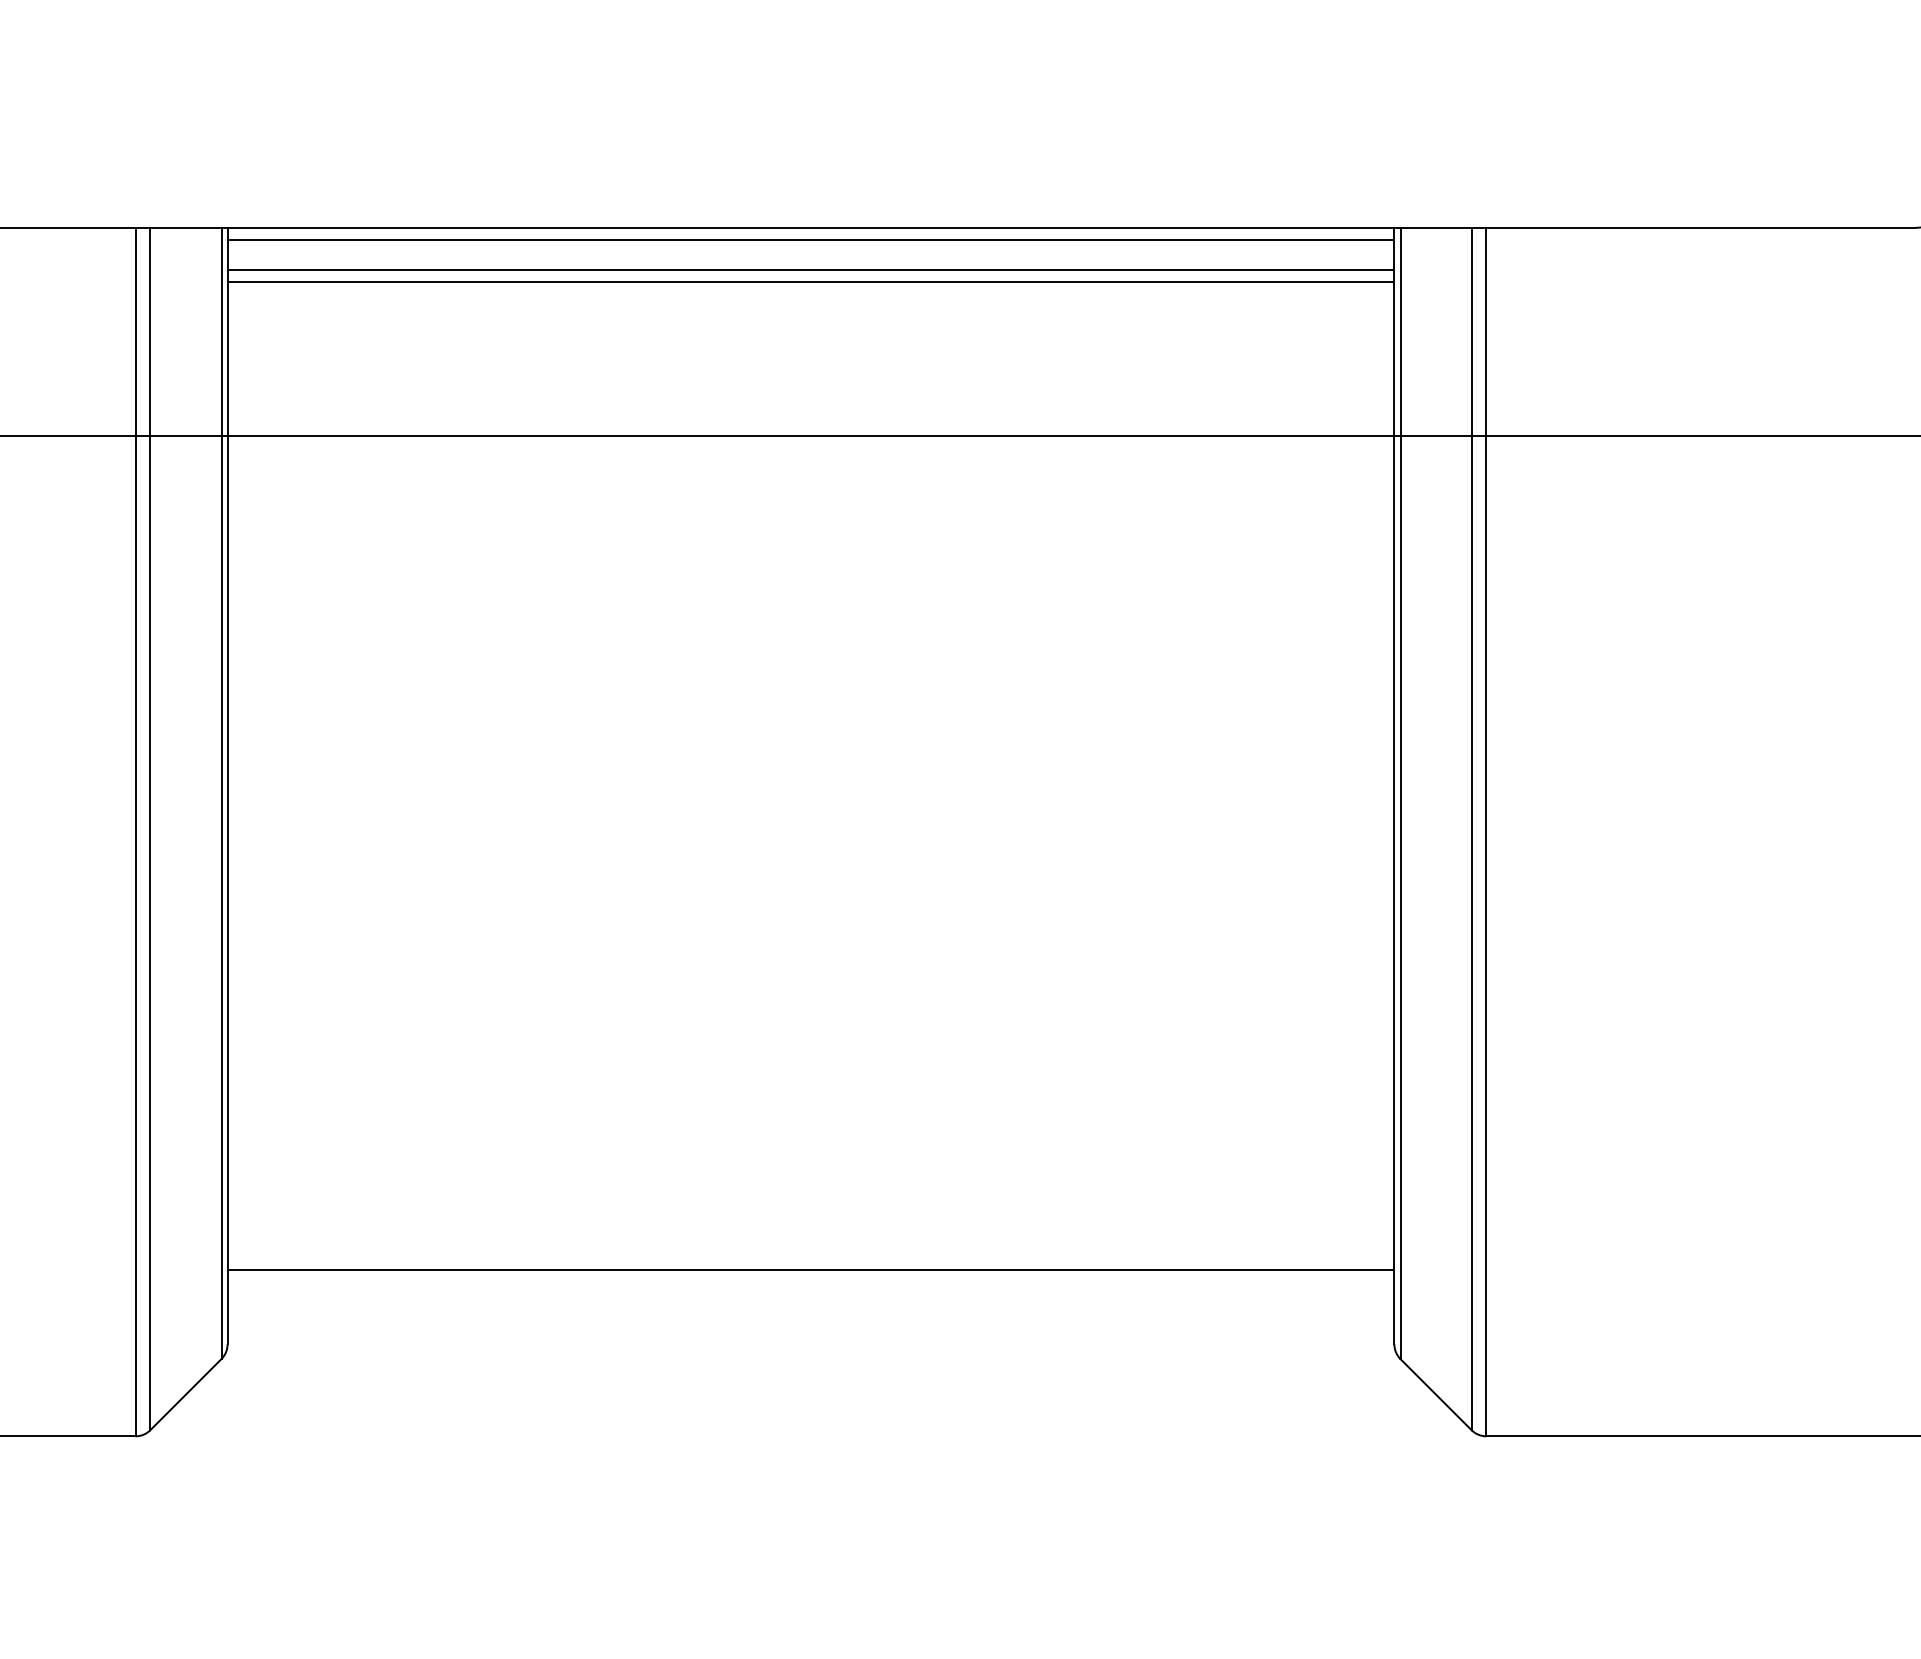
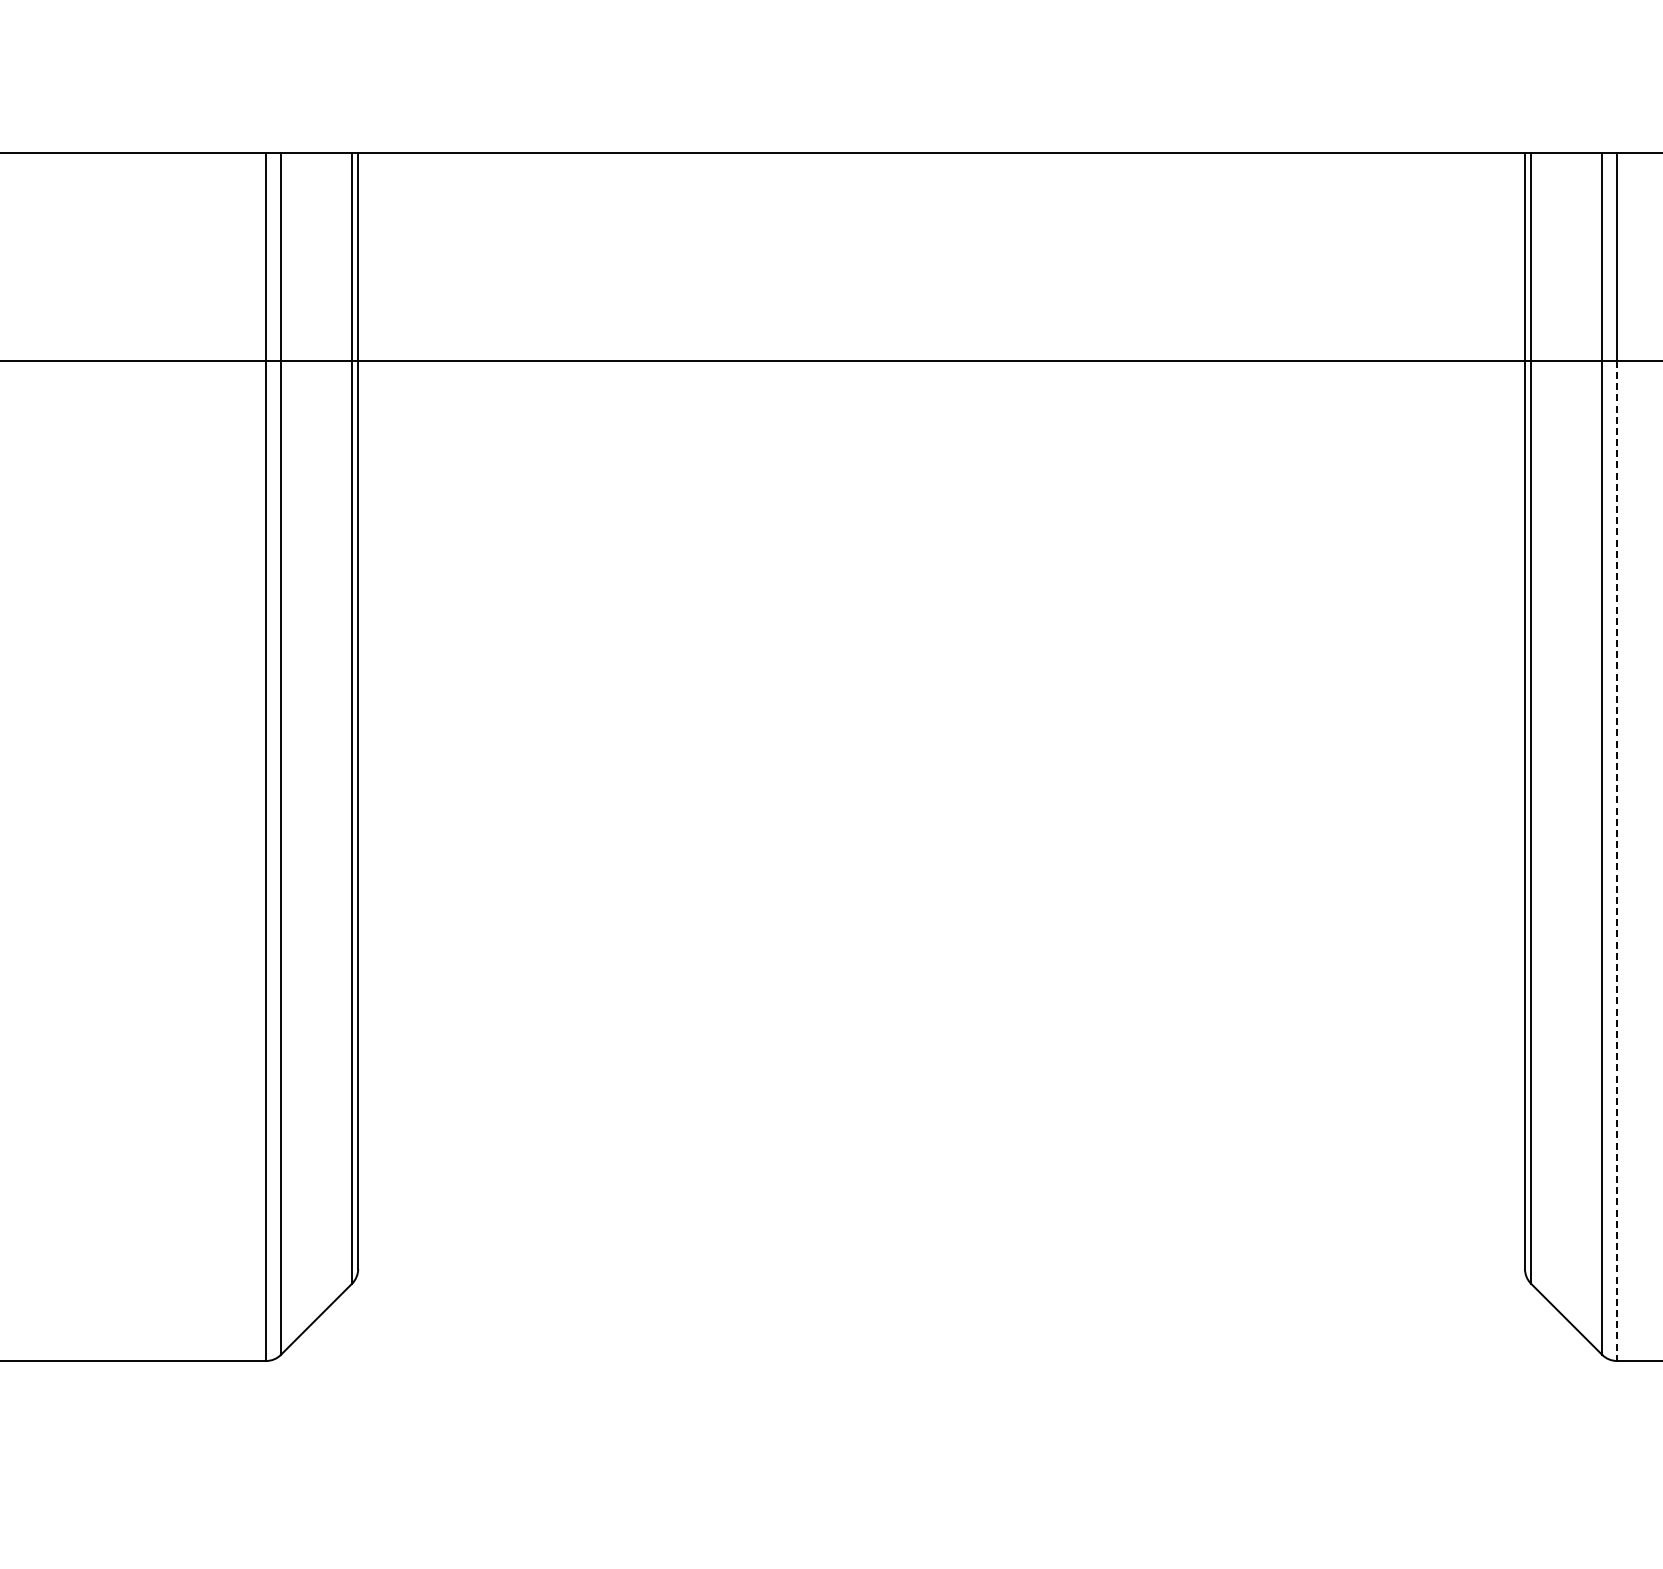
line: (810, 240) -> (941, 165), removed
line: (810, 269) -> (941, 194), removed
line: (810, 282) -> (941, 207), removed
line: (1486, 936) -> (1617, 861), solid -> dashed
line: (810, 1269) -> (941, 1194), removed

